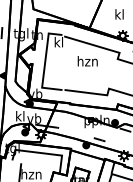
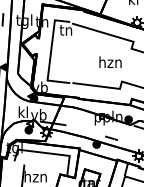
text: (58, 42) -> (65, 30), kl -> tn
text: (87, 61) -> (110, 62), moved

